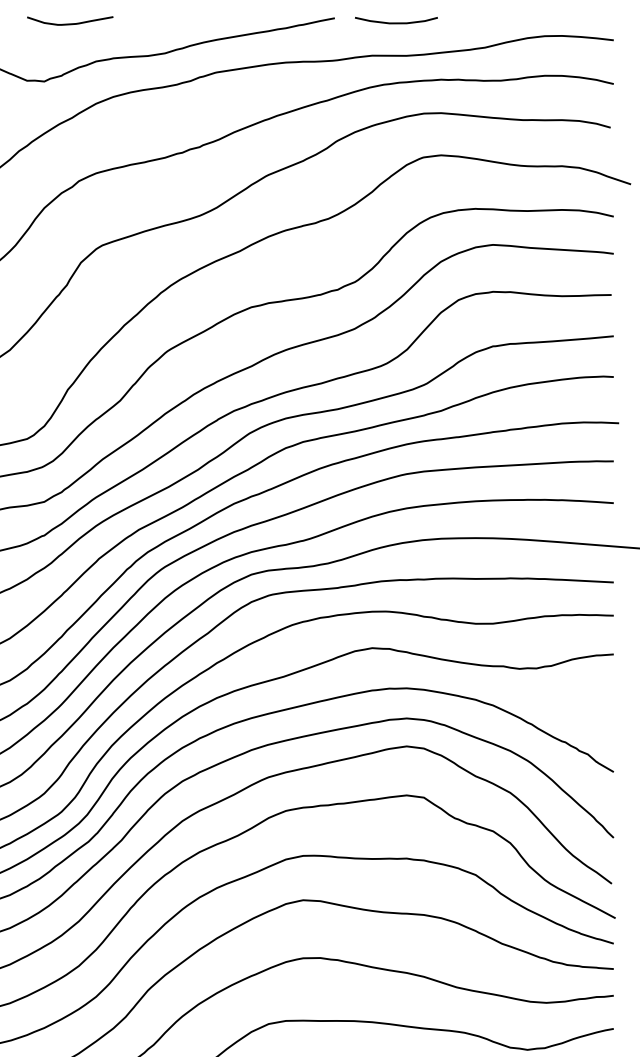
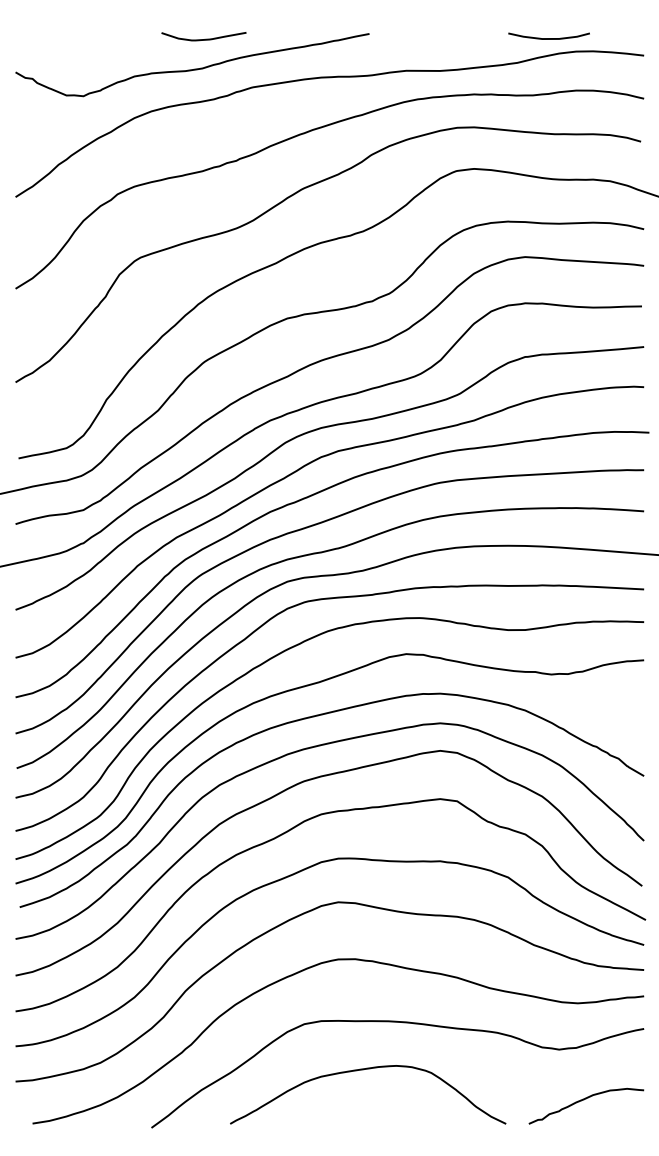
curve: (71, 22) -> (205, 38), moved
curve: (395, 22) -> (548, 38), moved

